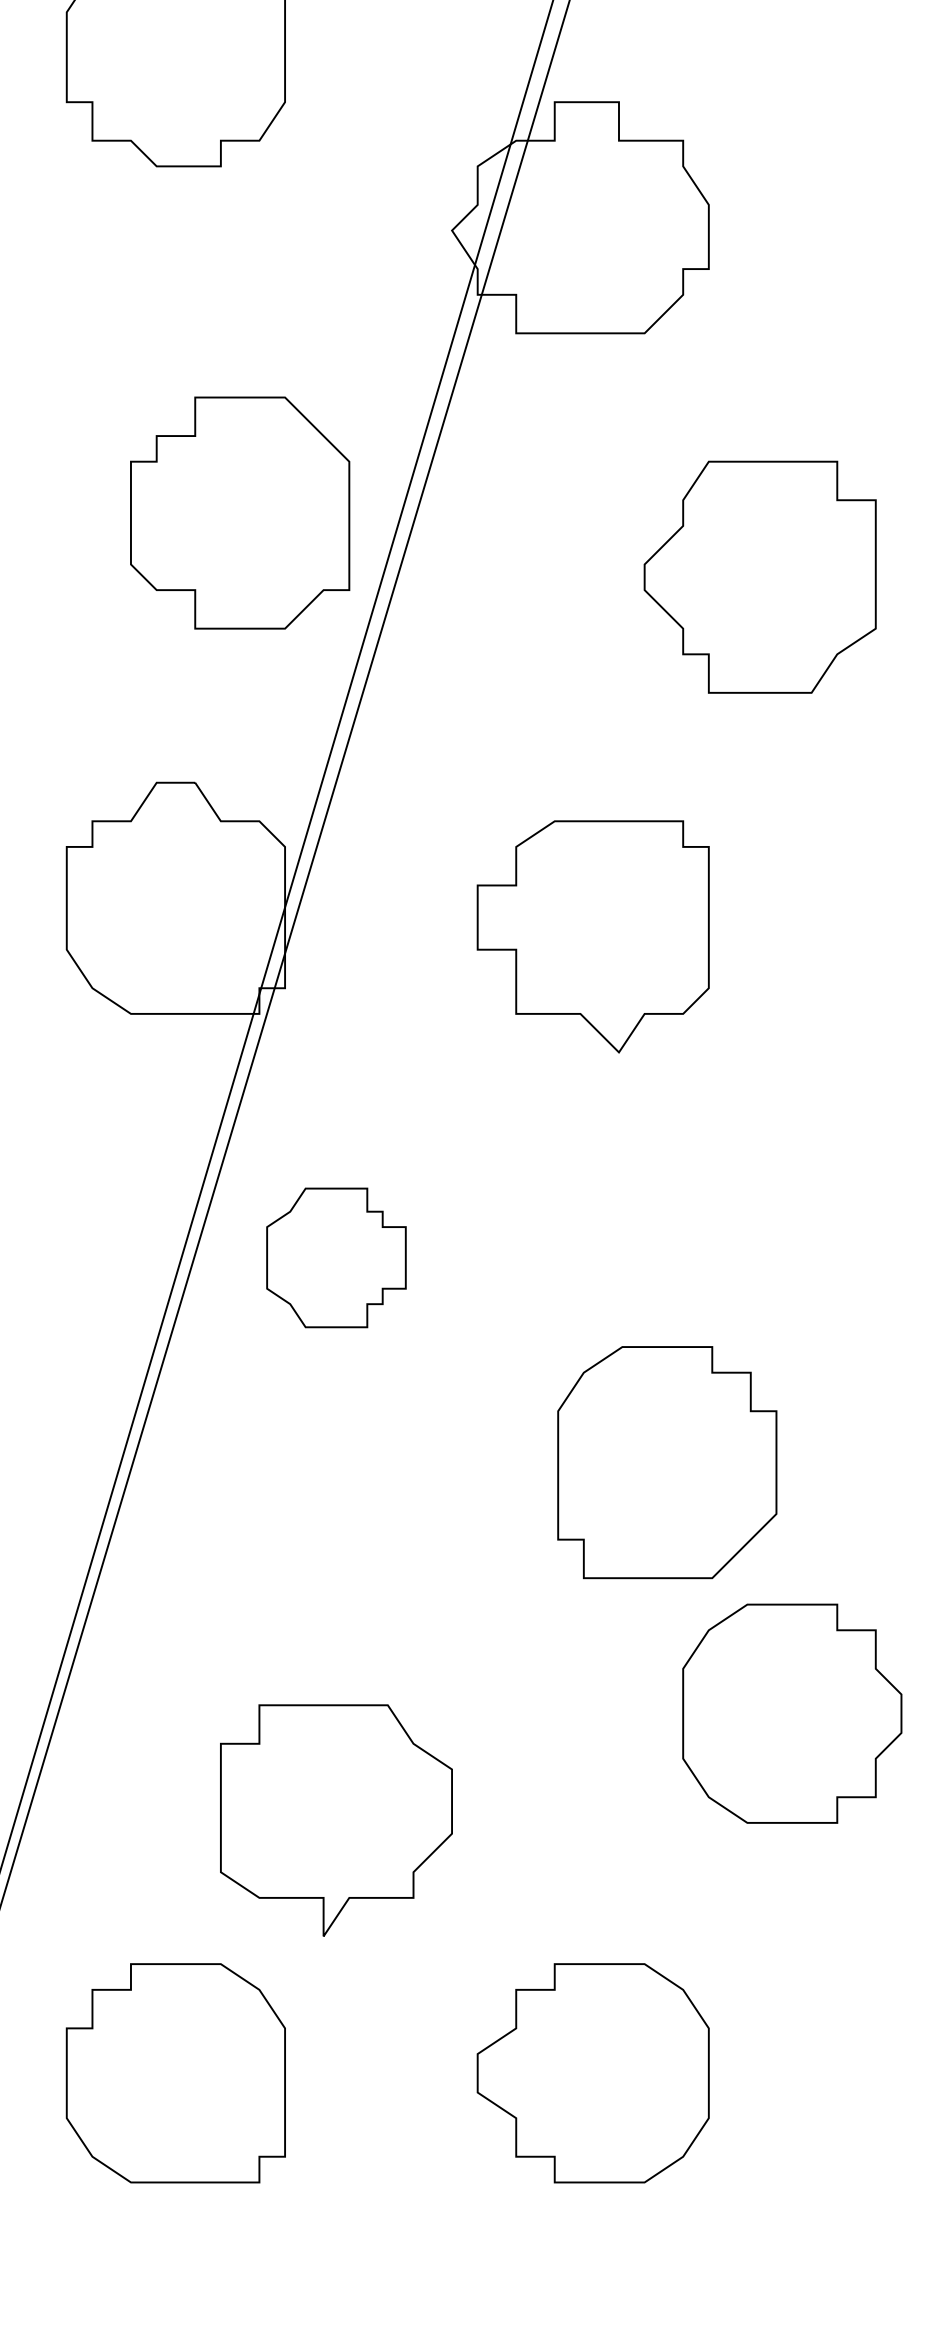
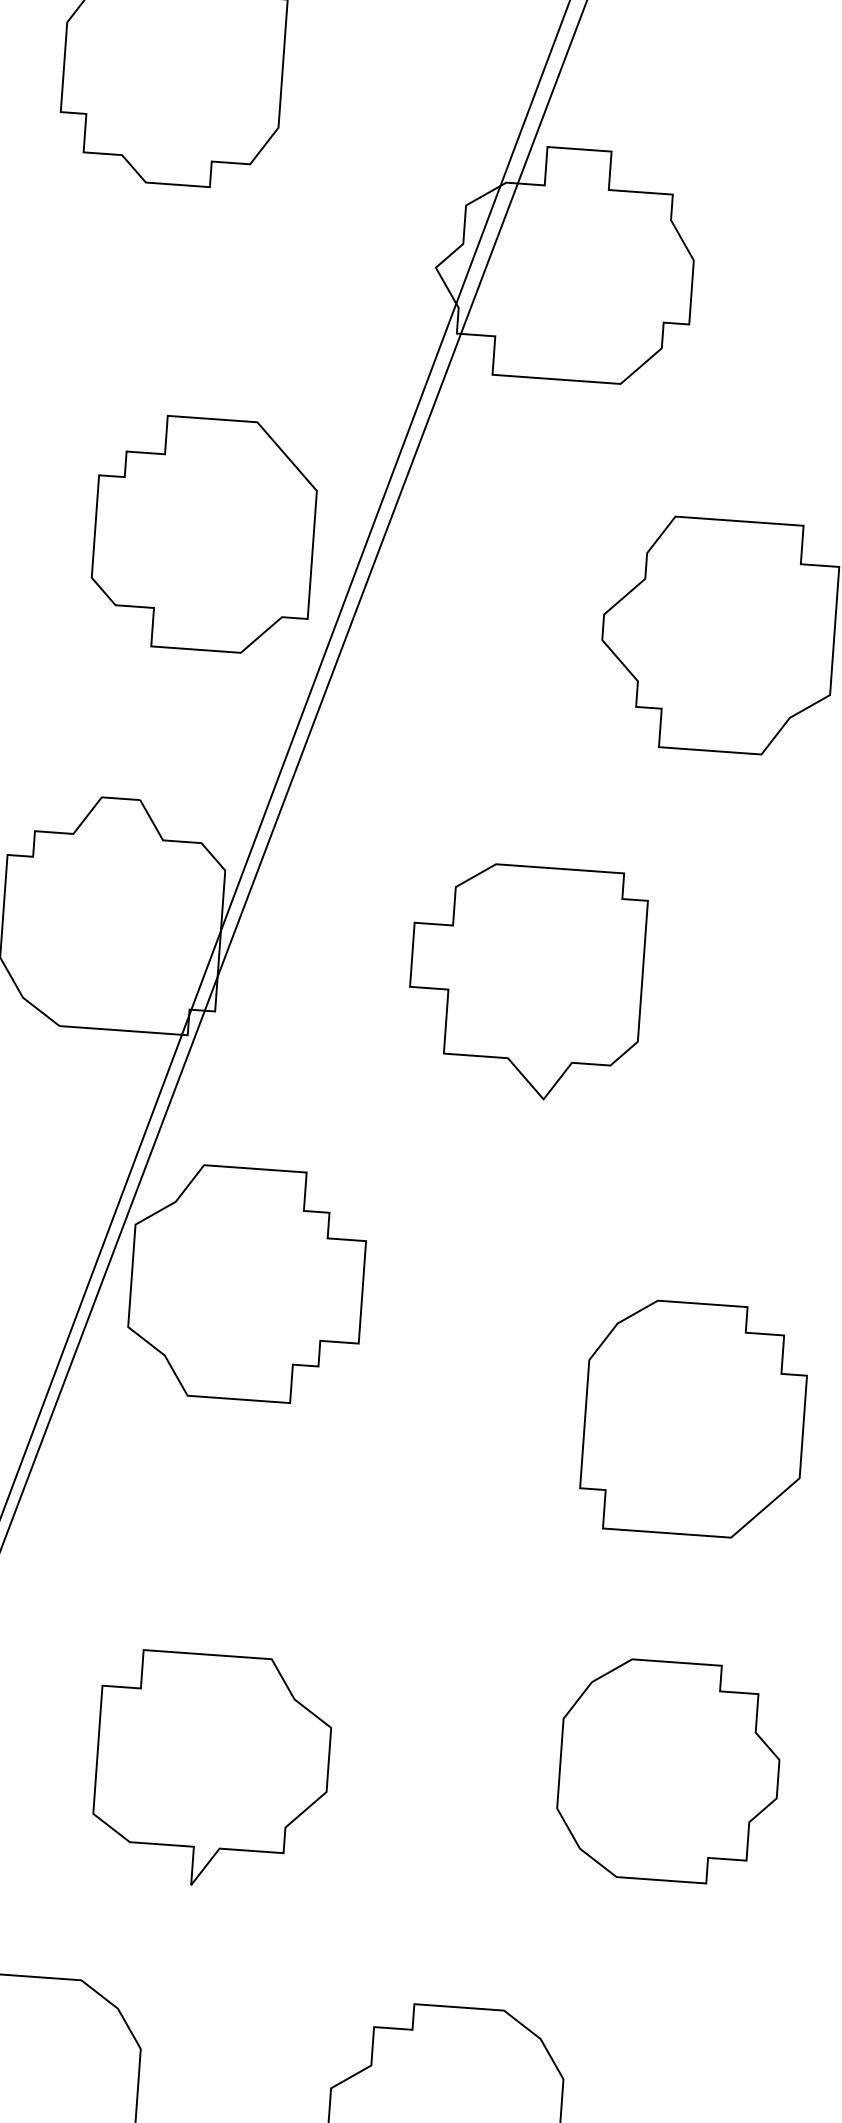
part: (336, 1257) -> (247, 1283), size x1.67
part: (667, 1462) -> (694, 1419), moved
part: (336, 1820) -> (212, 1770), moved

